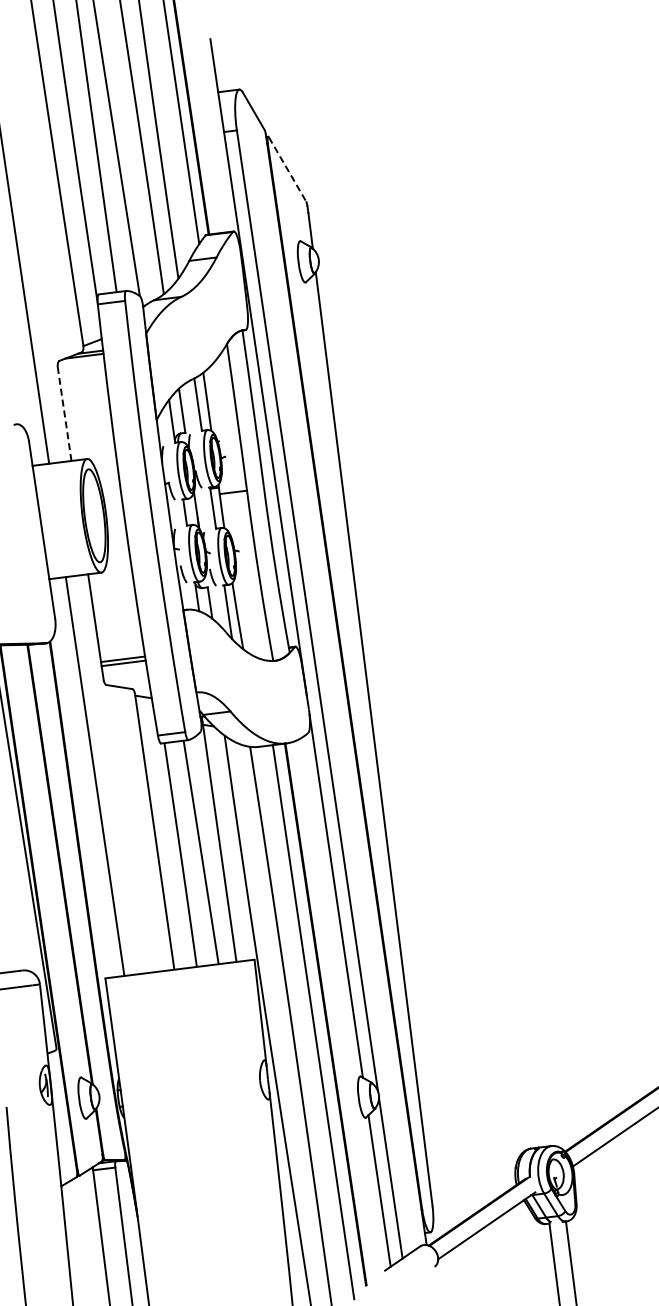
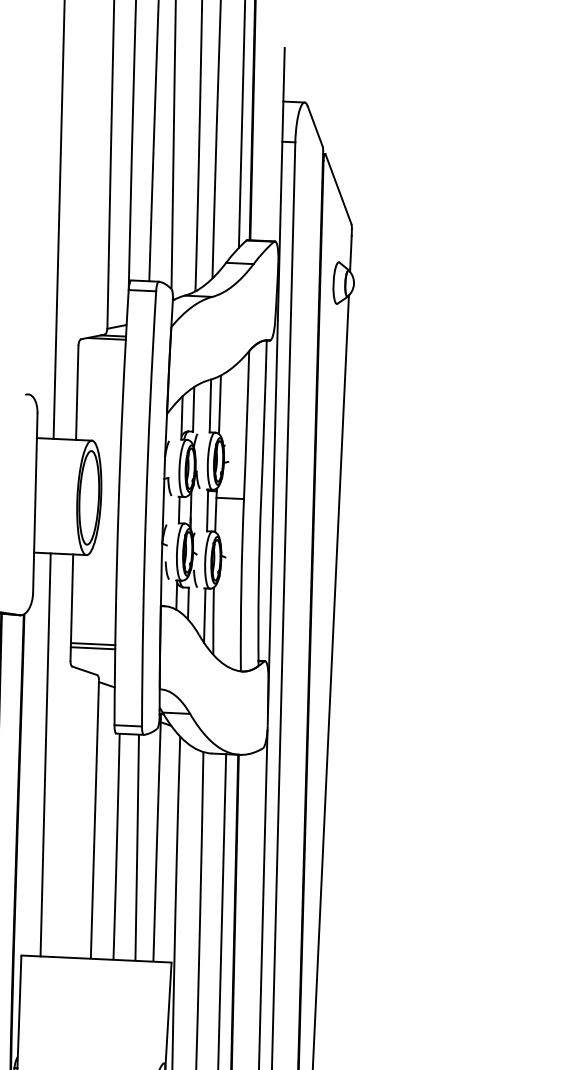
line: (287, 169) -> (338, 189), dashed -> solid
line: (64, 414) -> (77, 392), dashed -> solid

